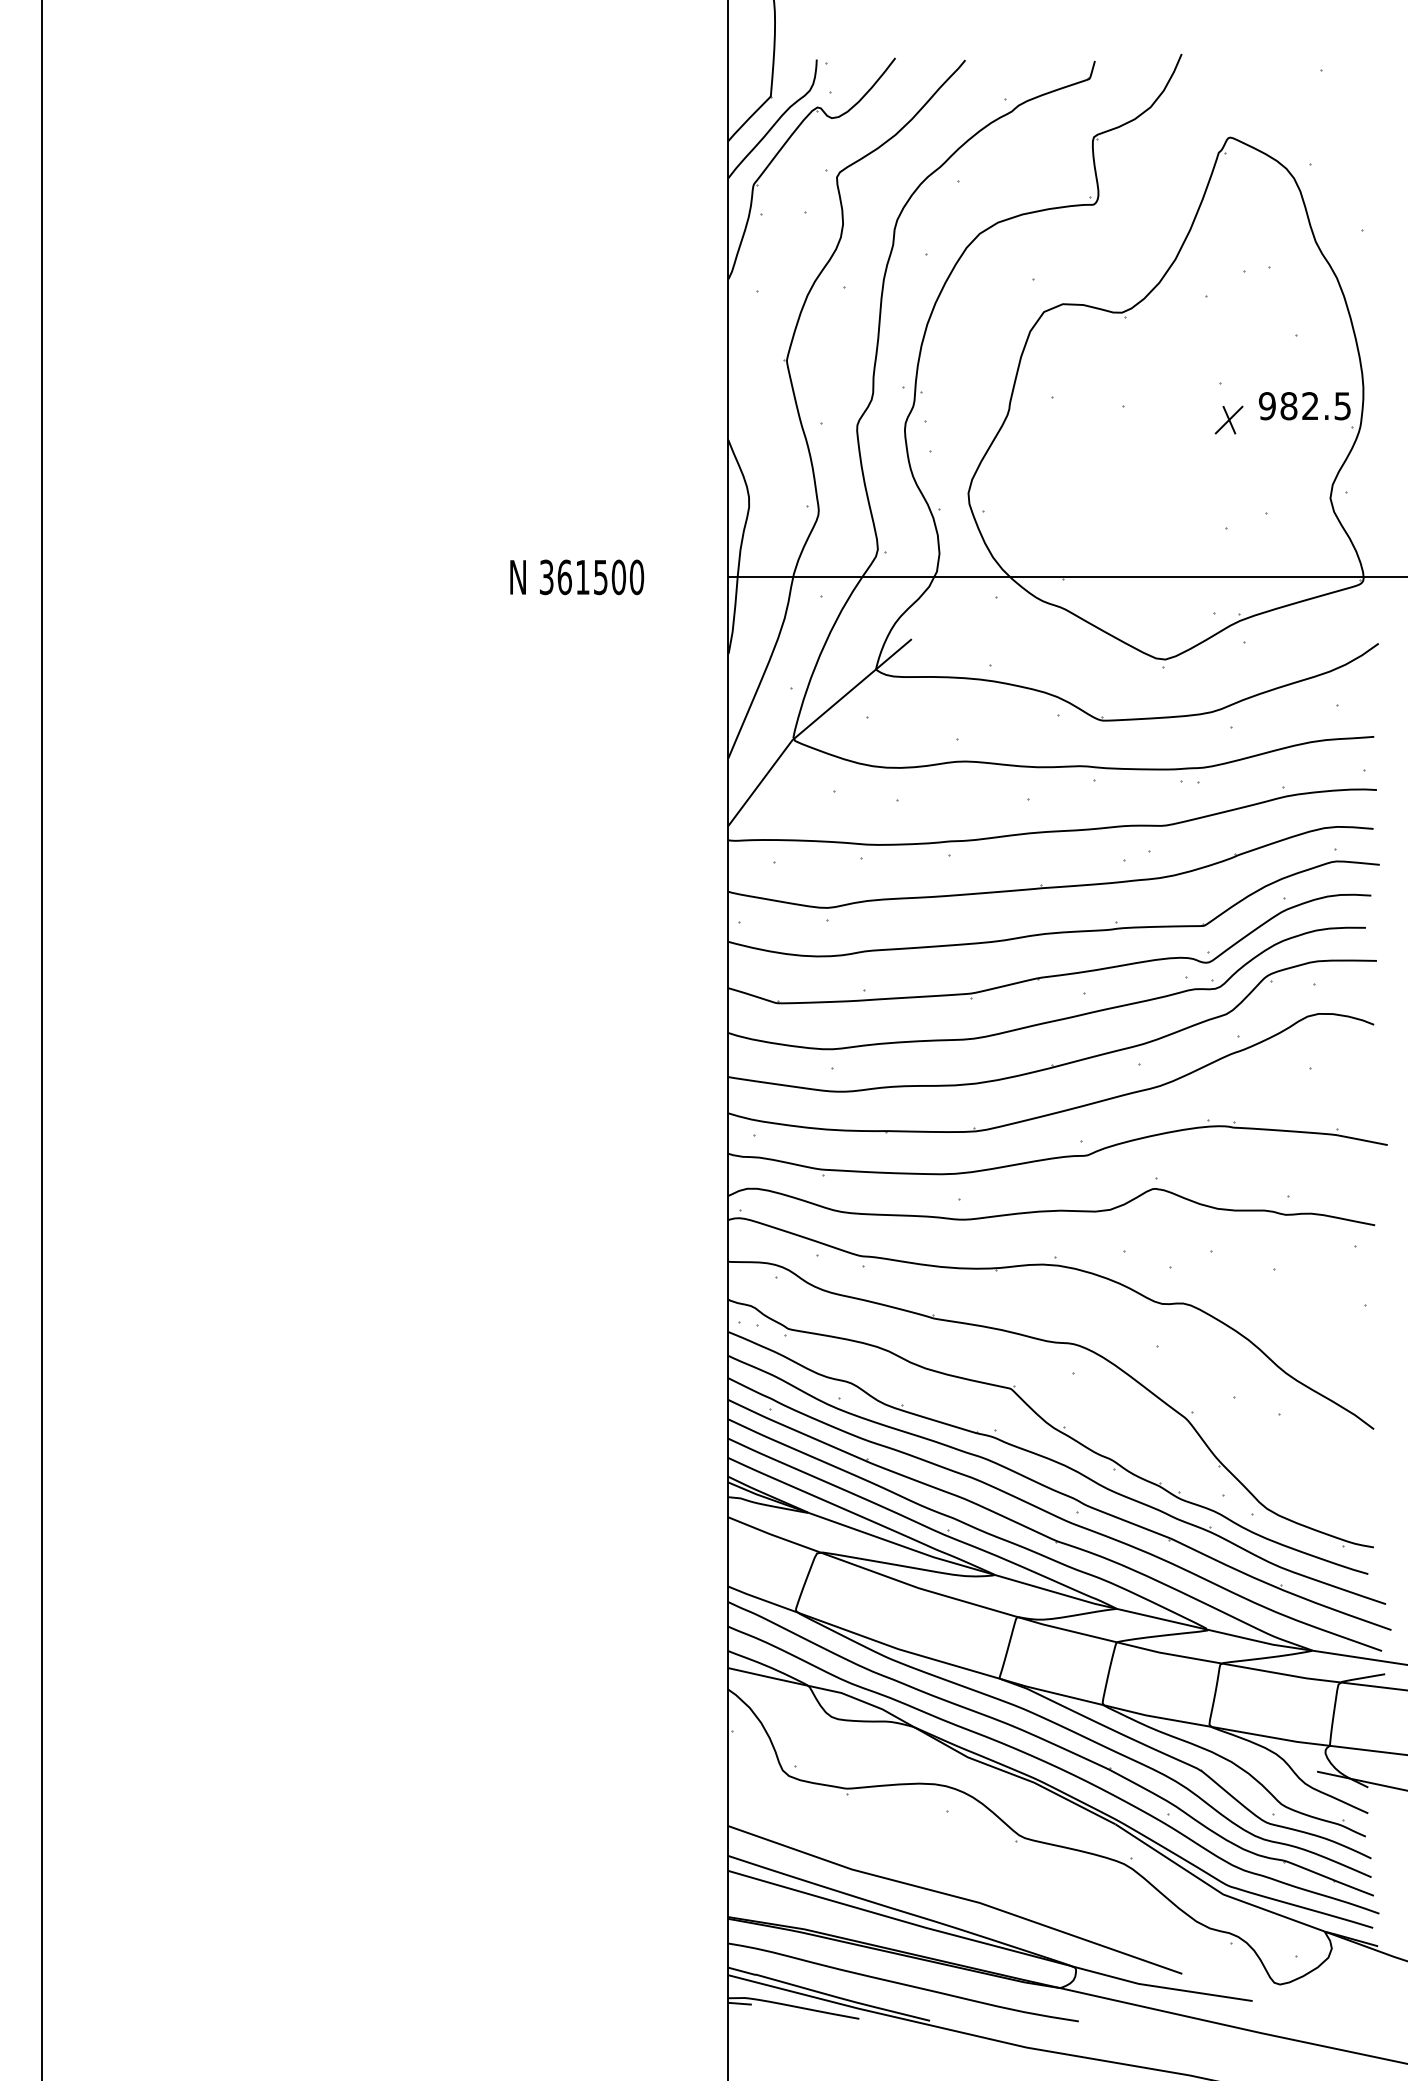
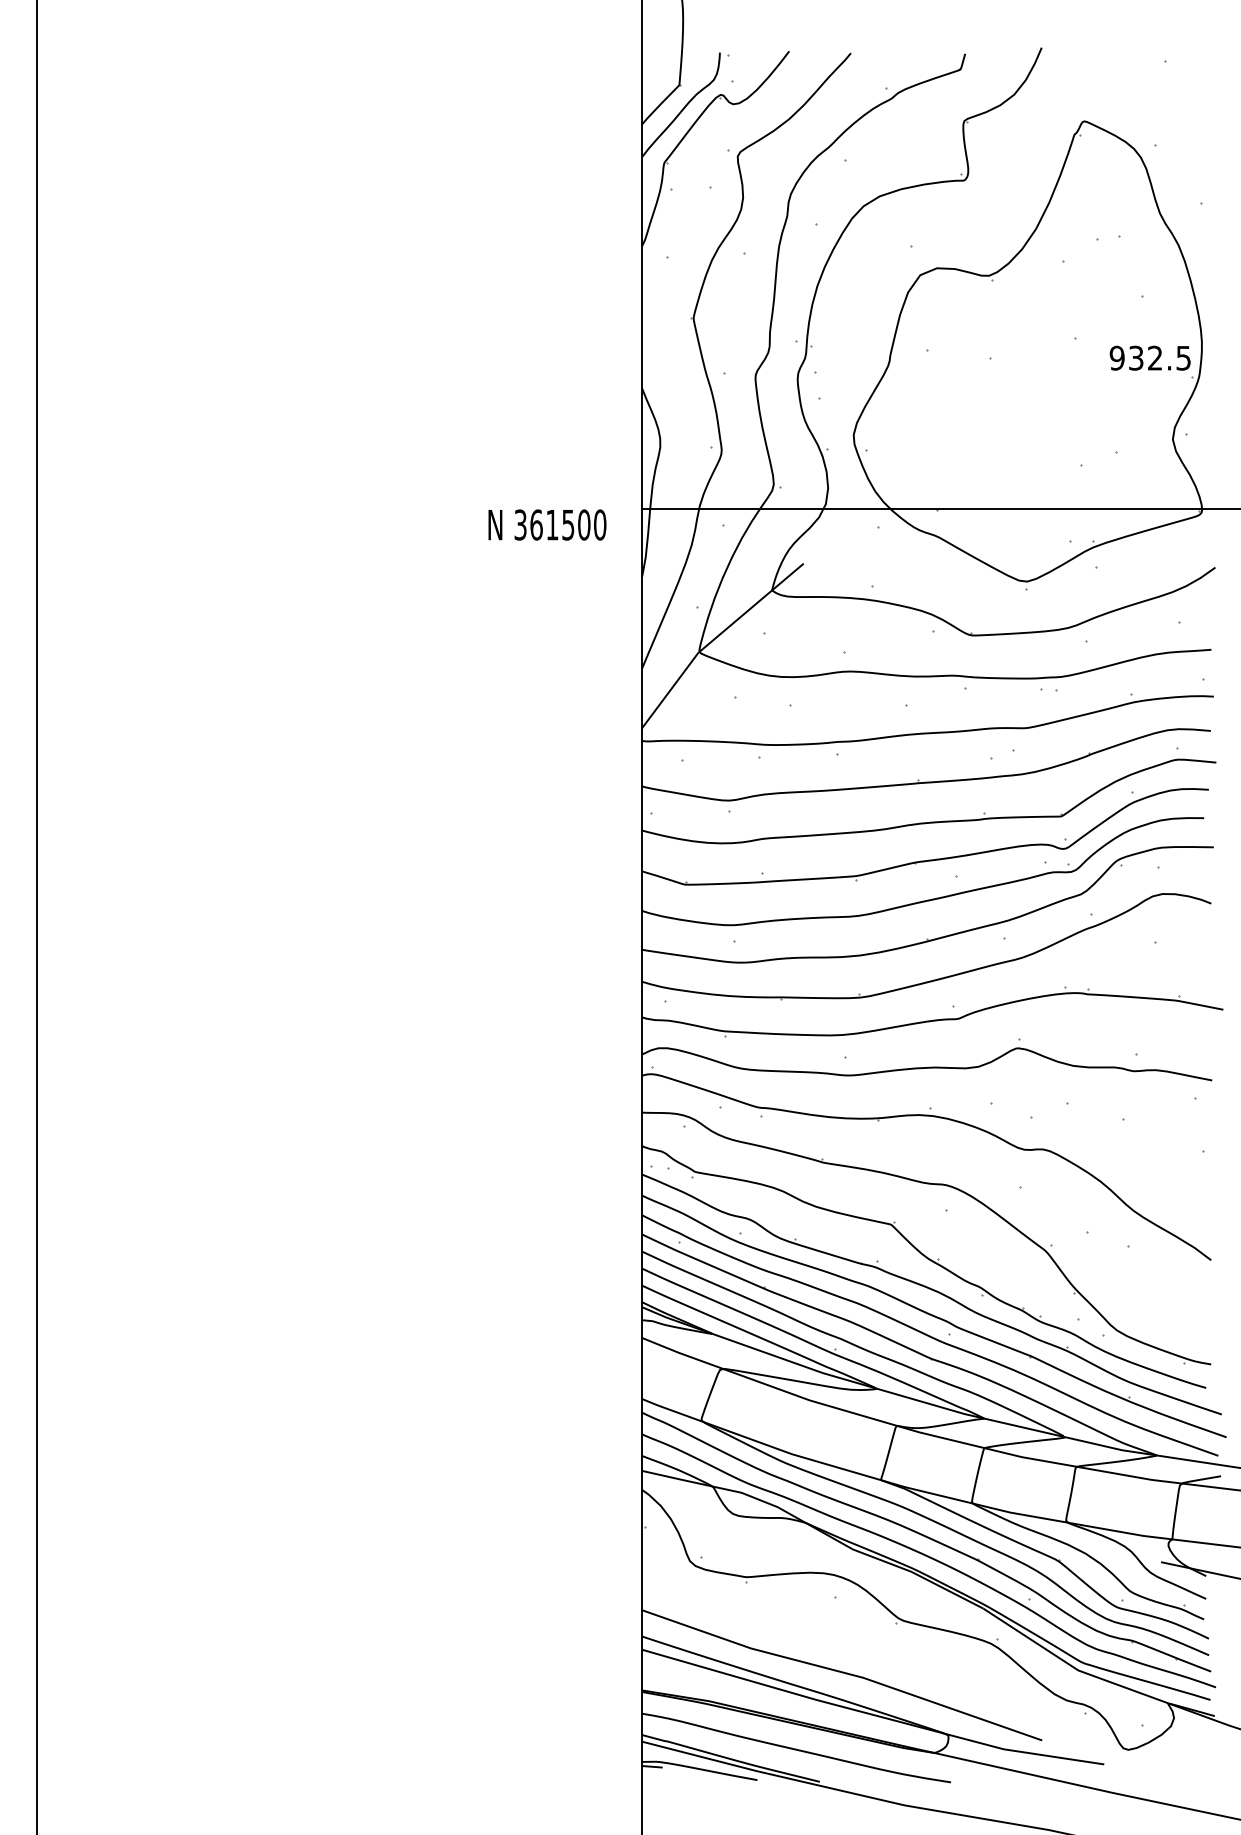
text: (1288, 406) -> (1135, 358), 982.5 -> 932.5
part: (1228, 419) -> (1082, 369), removed
text: (577, 577) -> (547, 525), moved

